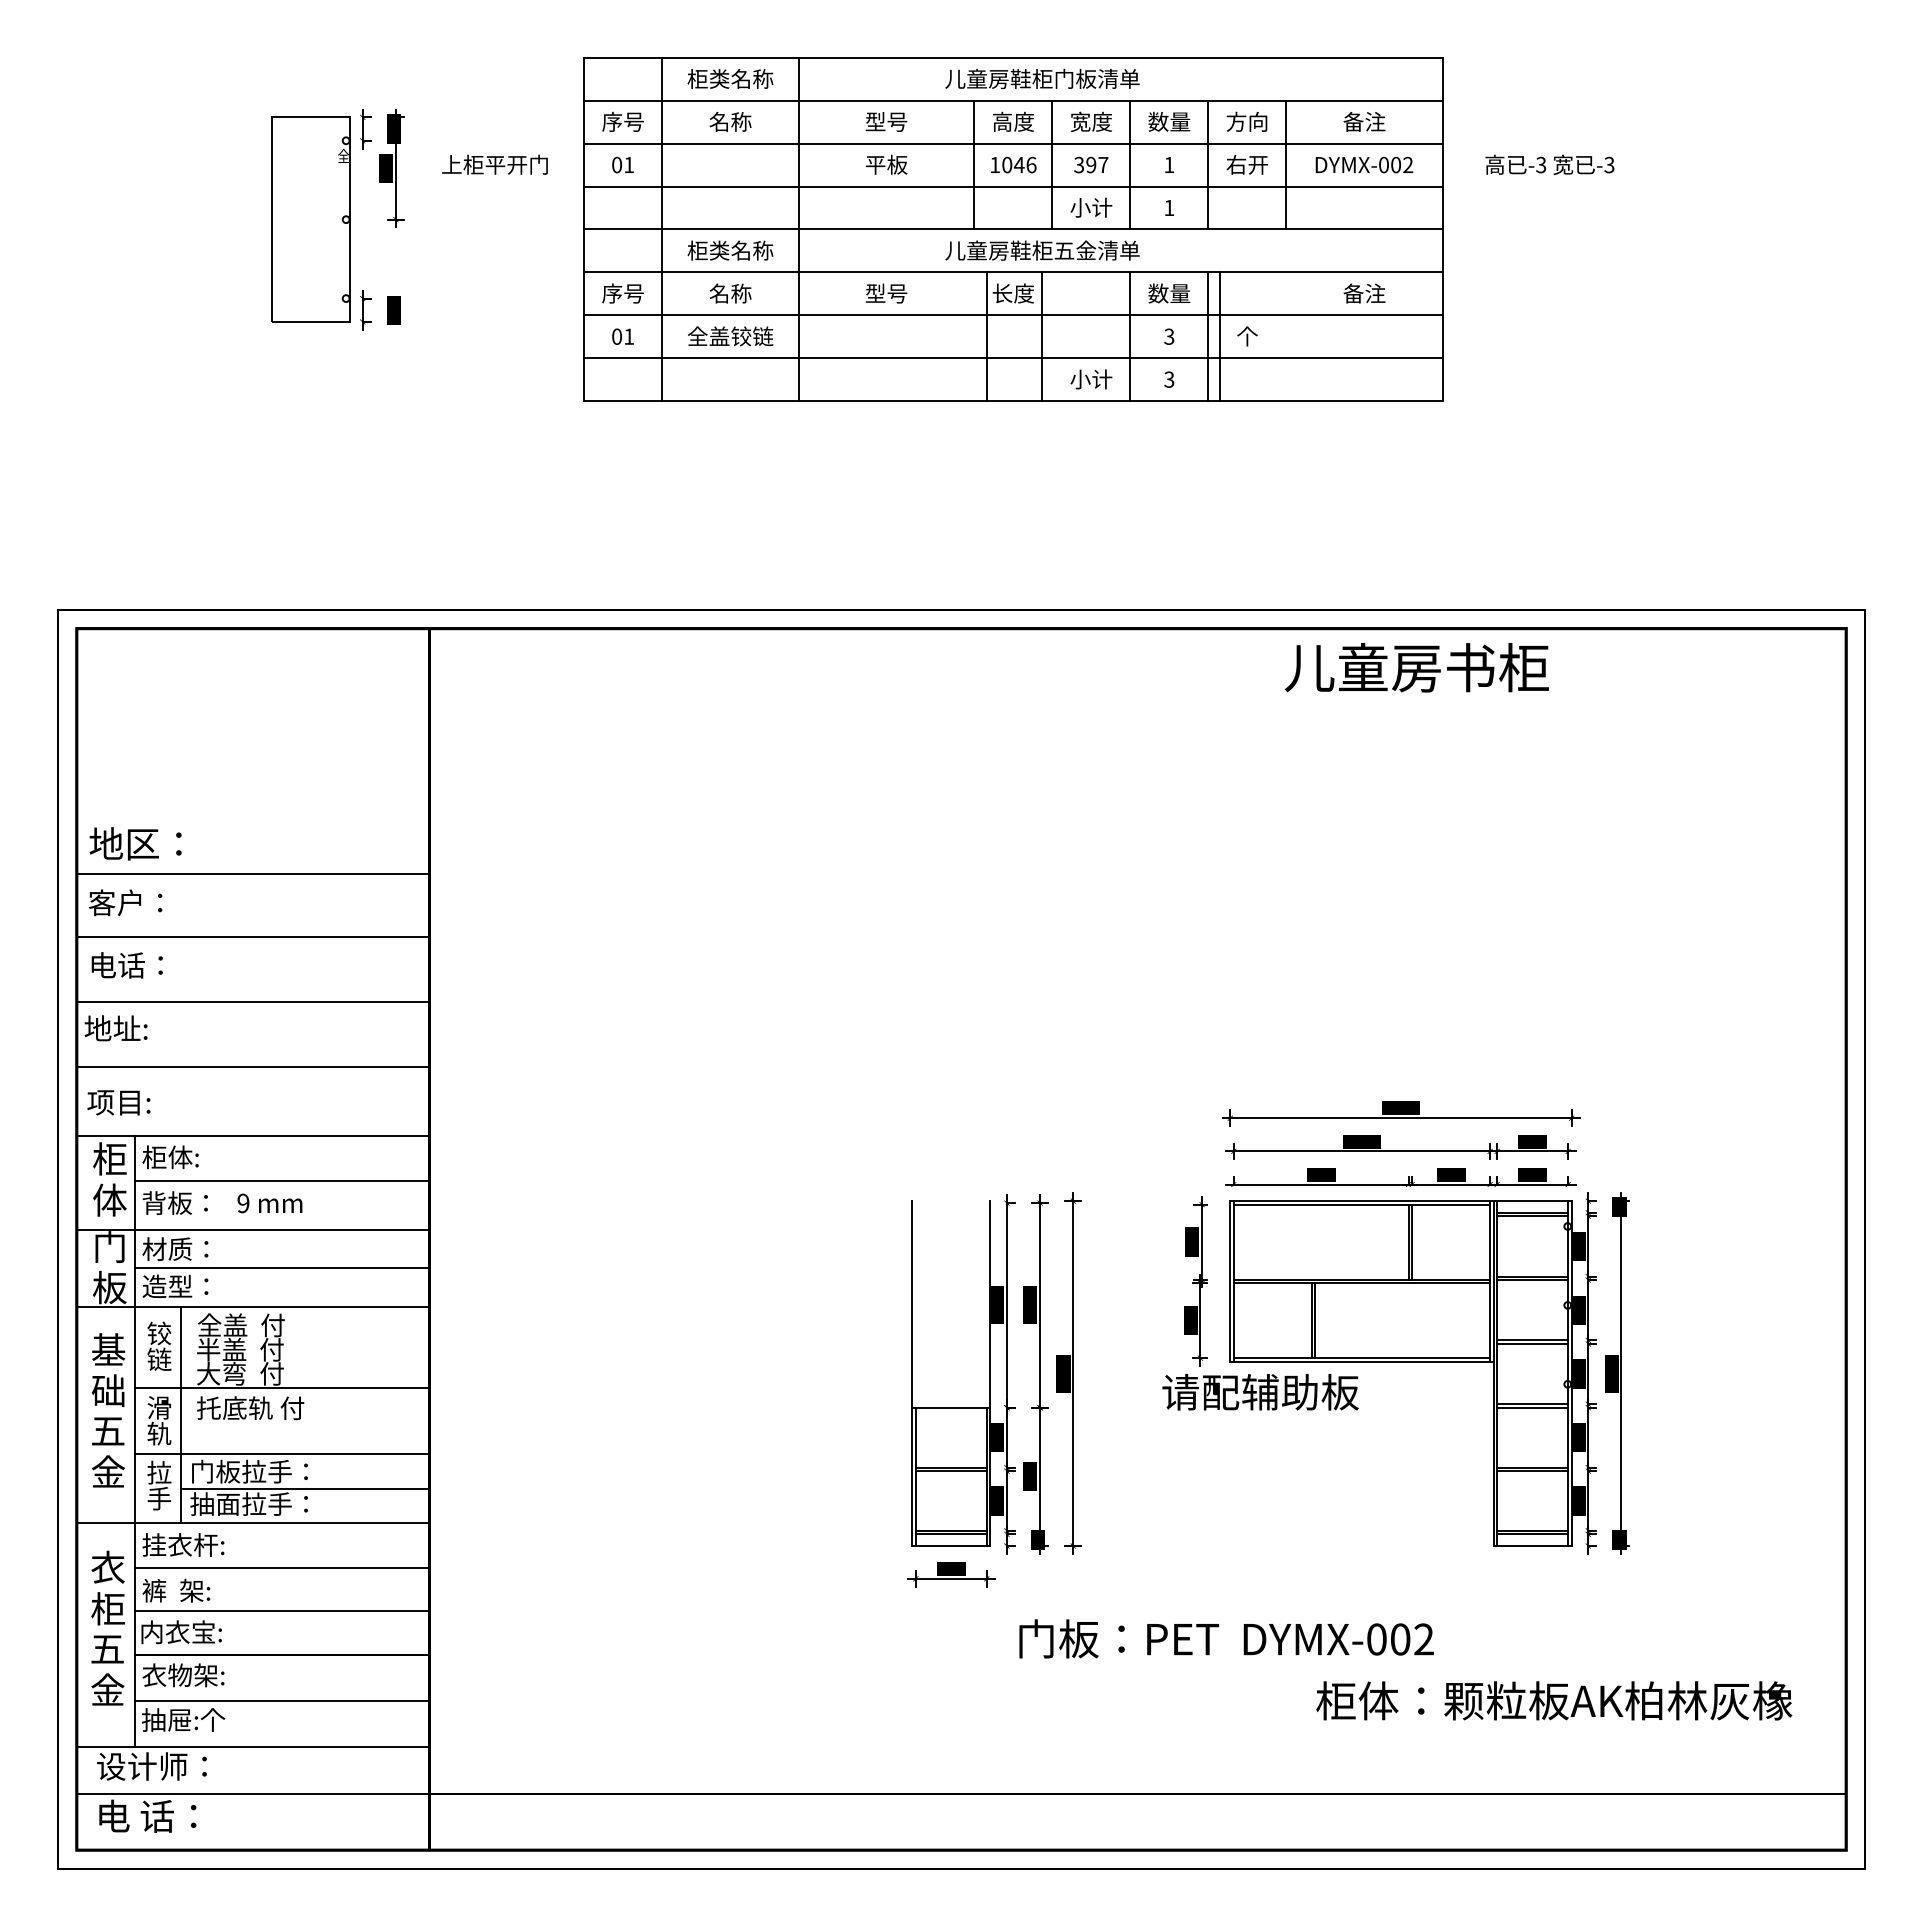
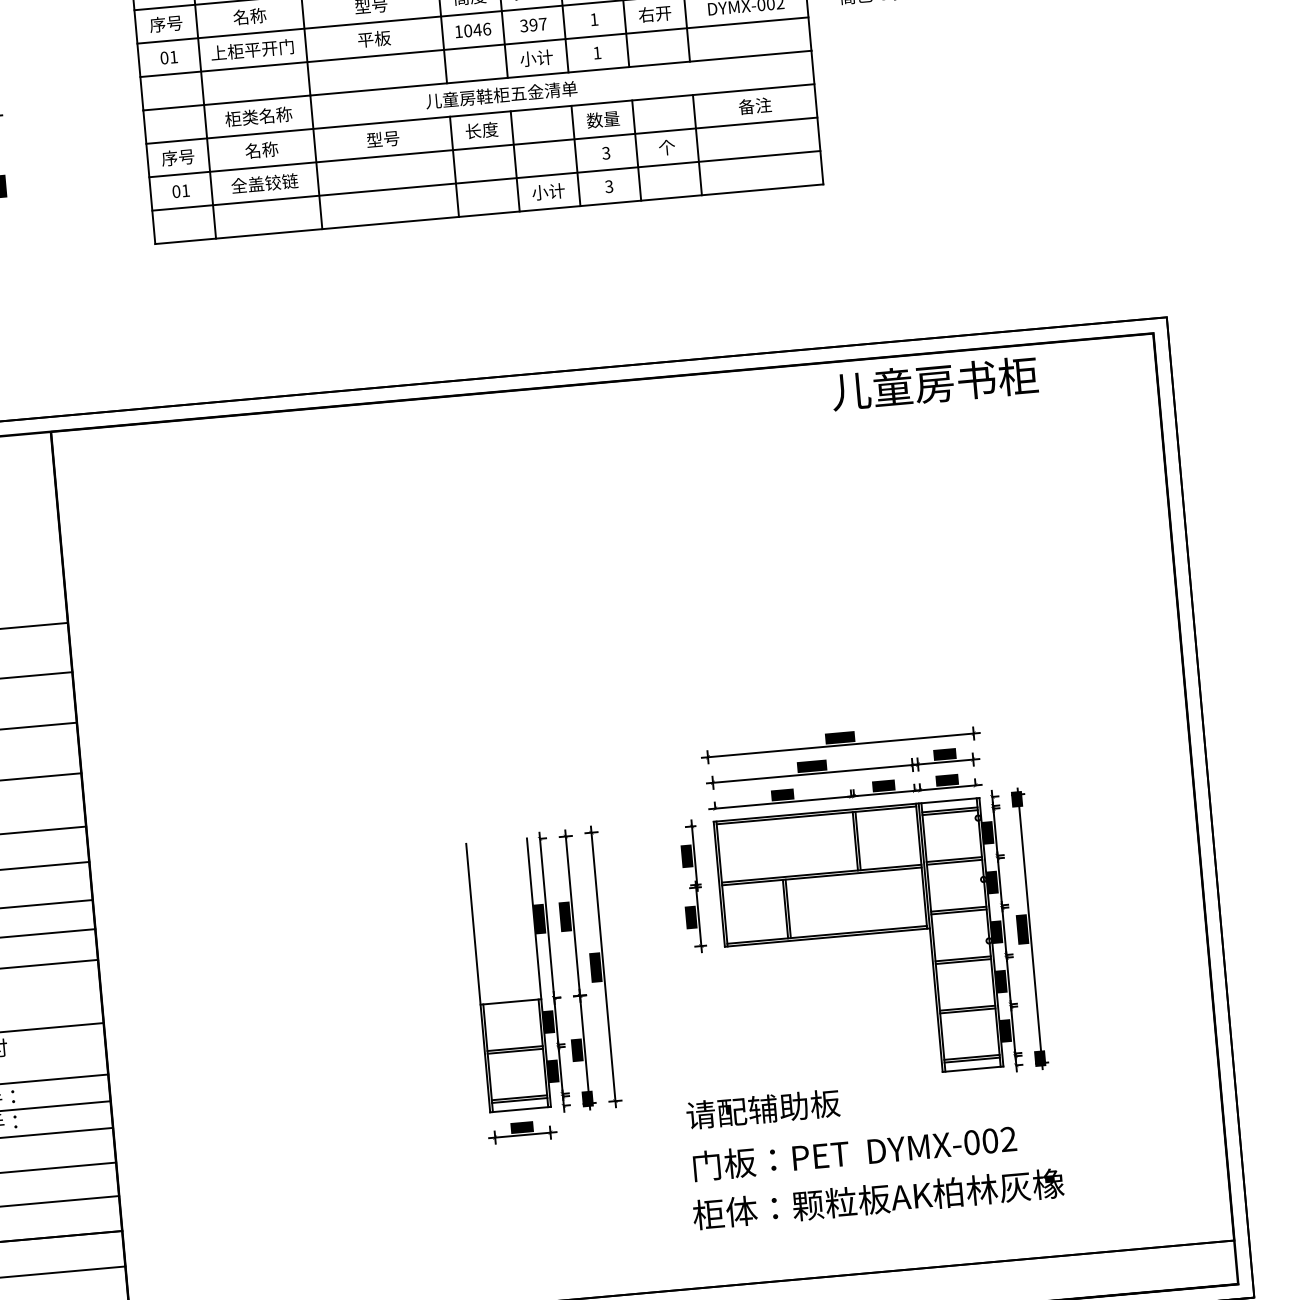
text: (494, 164) -> (251, 49), moved
line: (987, 336) -> (515, 161), moved
line: (1042, 336) -> (454, 166), moved
line: (1220, 336) -> (697, 144), moved
text: (1416, 667) -> (934, 383), moved
text: (1260, 1392) -> (763, 1109), moved
text: (1226, 1638) -> (854, 1152), moved
text: (1554, 1700) -> (878, 1198), moved

